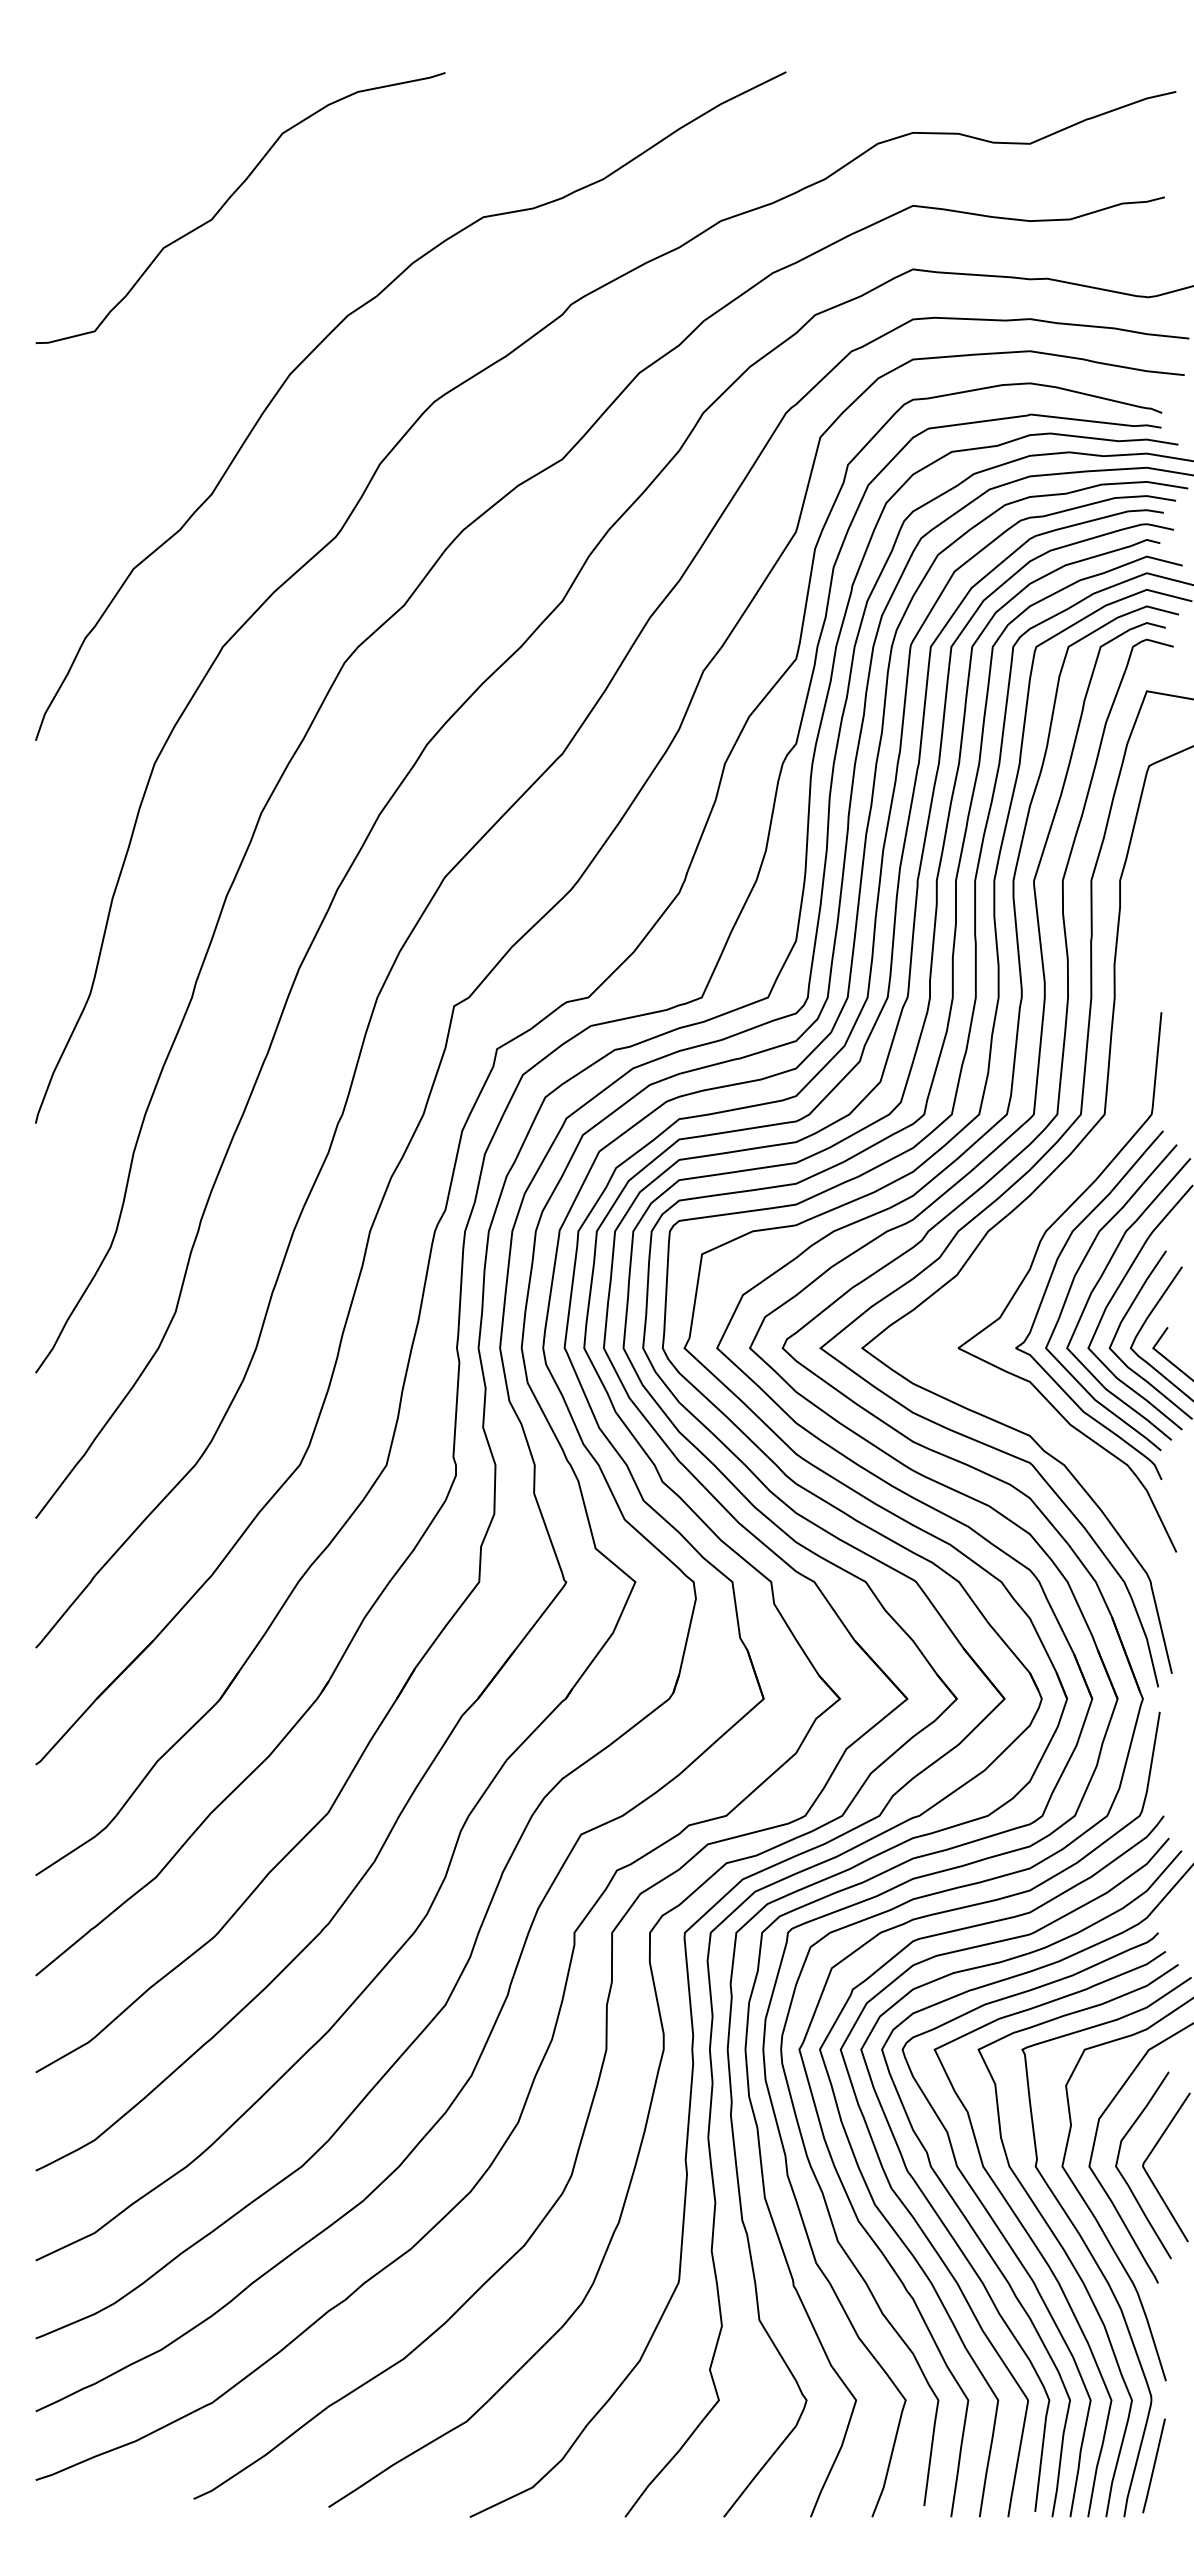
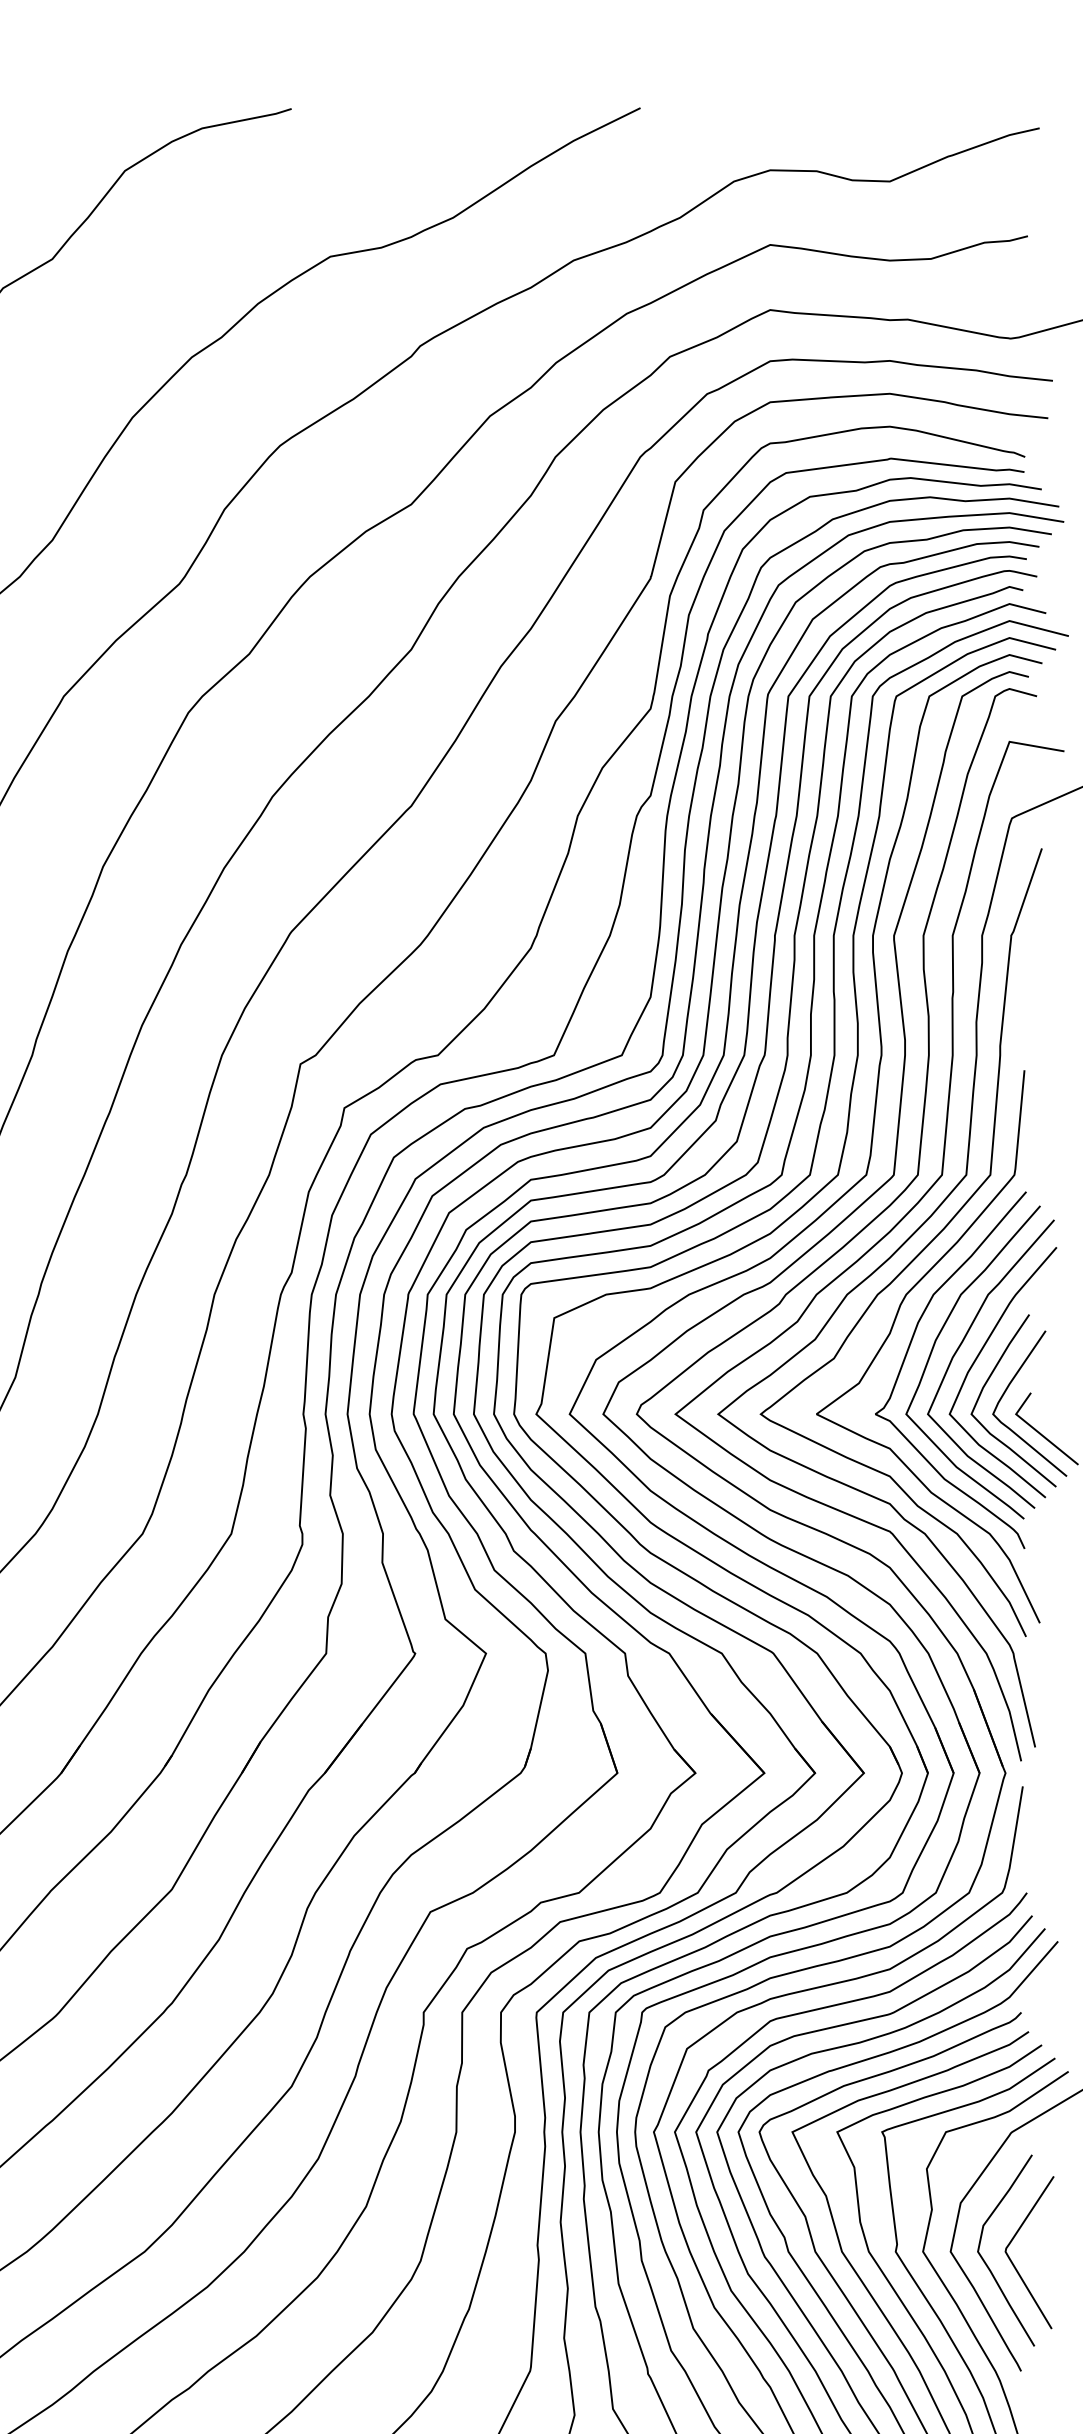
curve: (1054, 1194) -> (915, 1256), added

